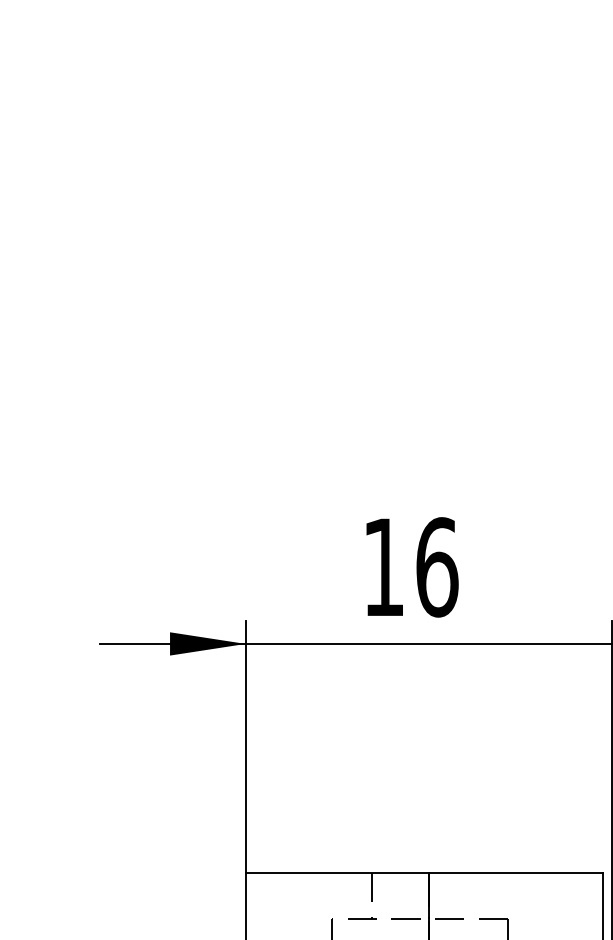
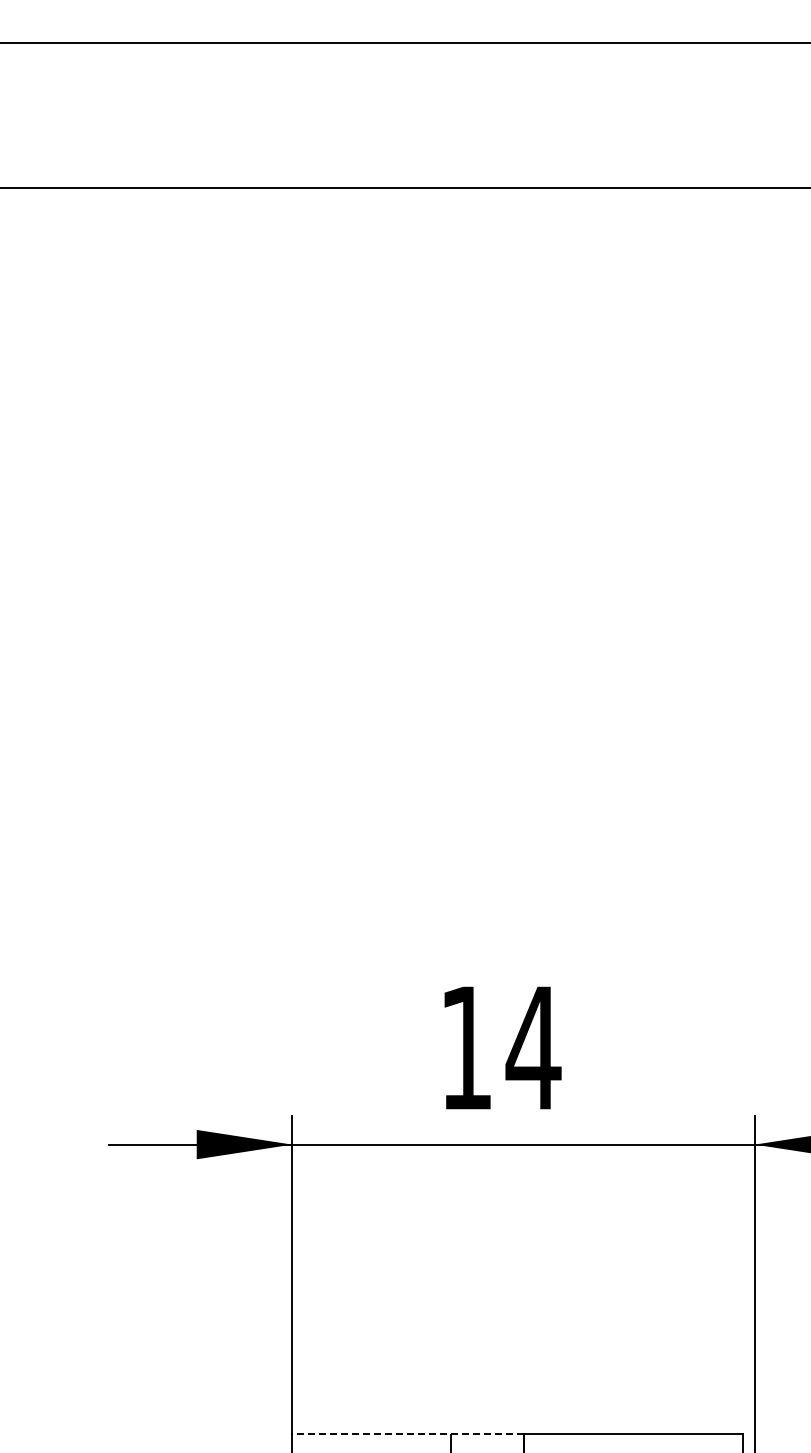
text: (437, 566) -> (533, 1047), 16 -> 14
line: (337, 872) -> (407, 1433), solid -> dashed

